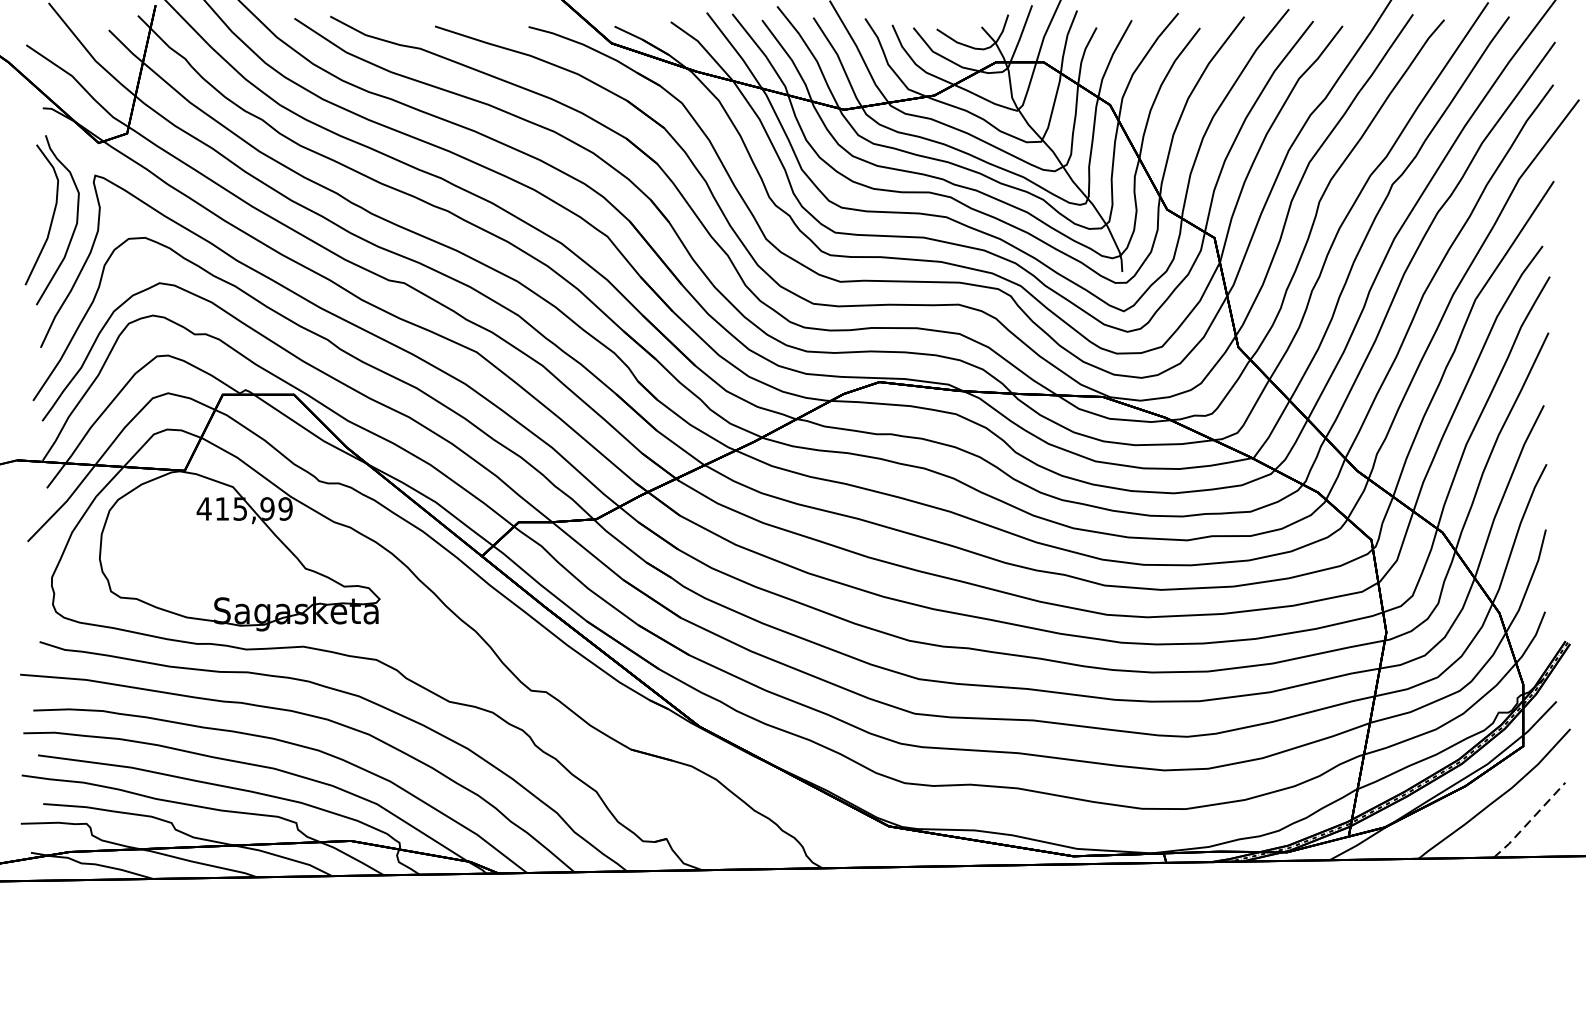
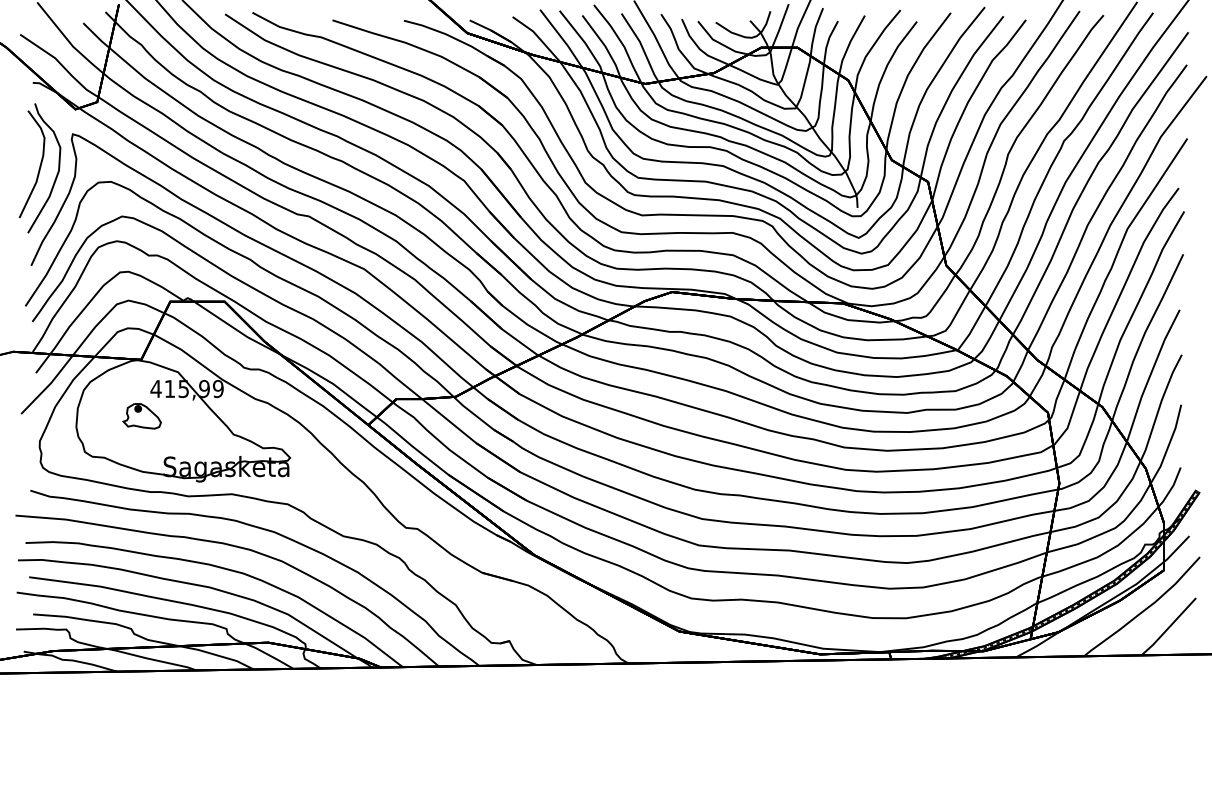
part: (185, 544) -> (141, 416), added
line: (1530, 821) -> (1169, 627), dashed -> solid

